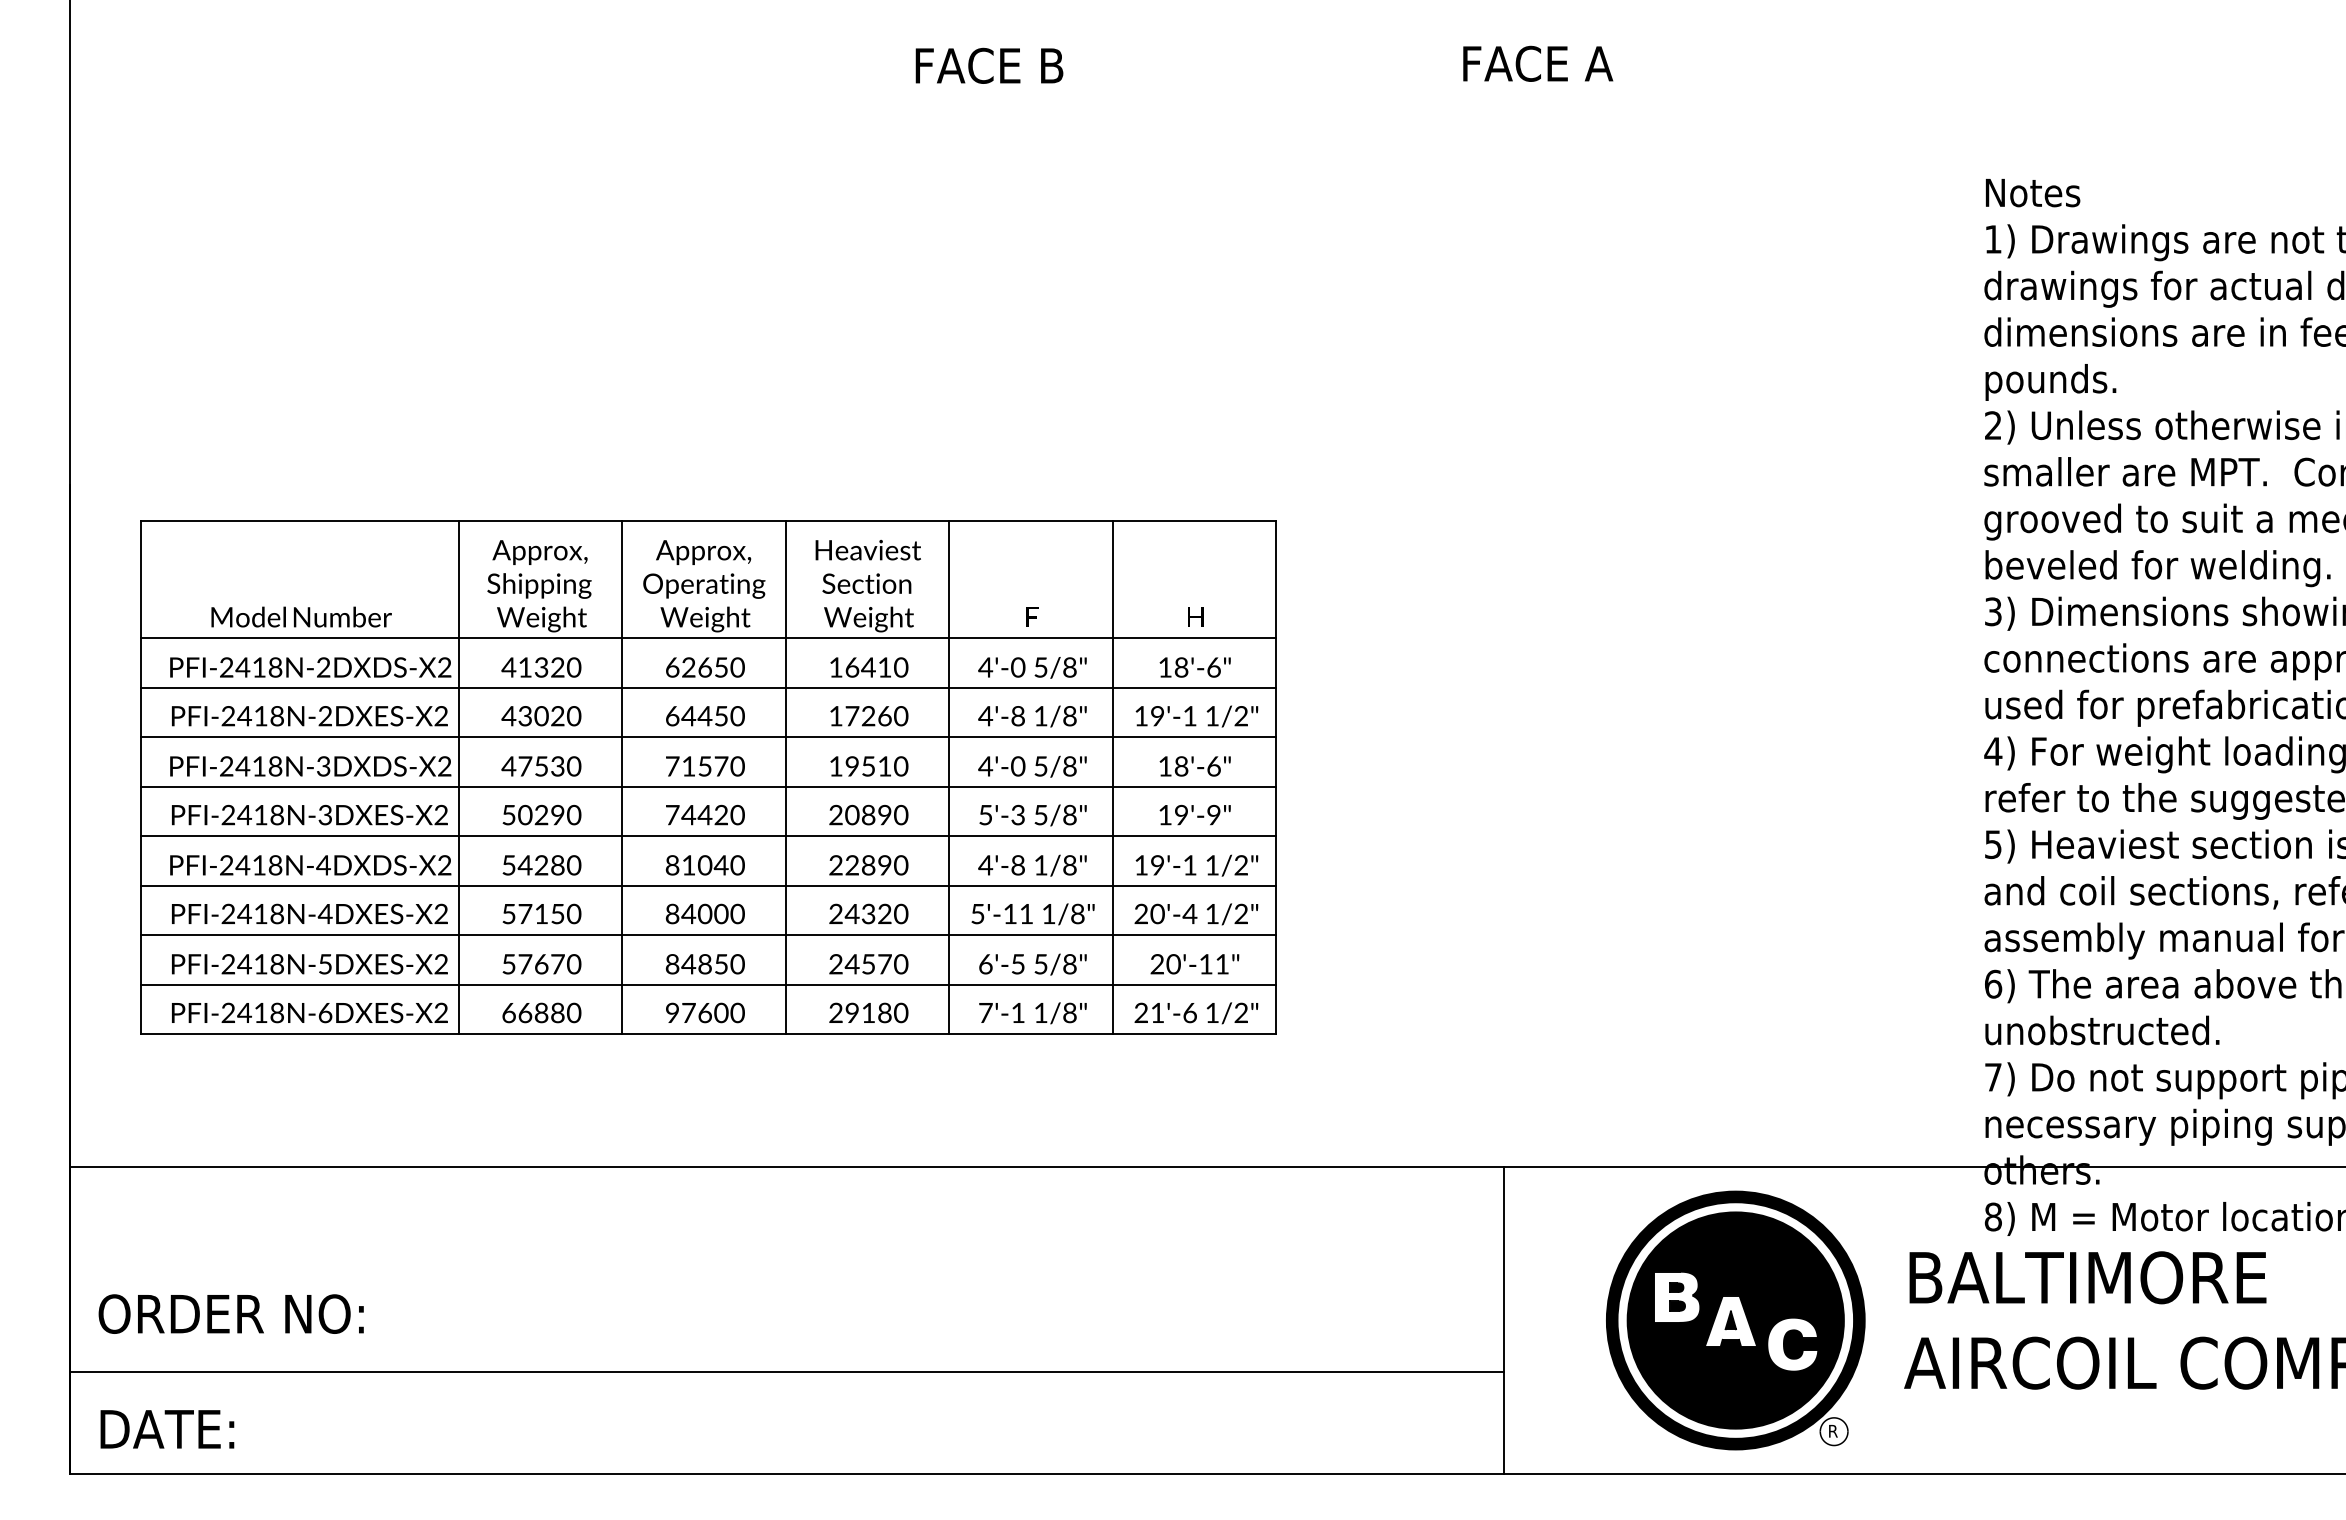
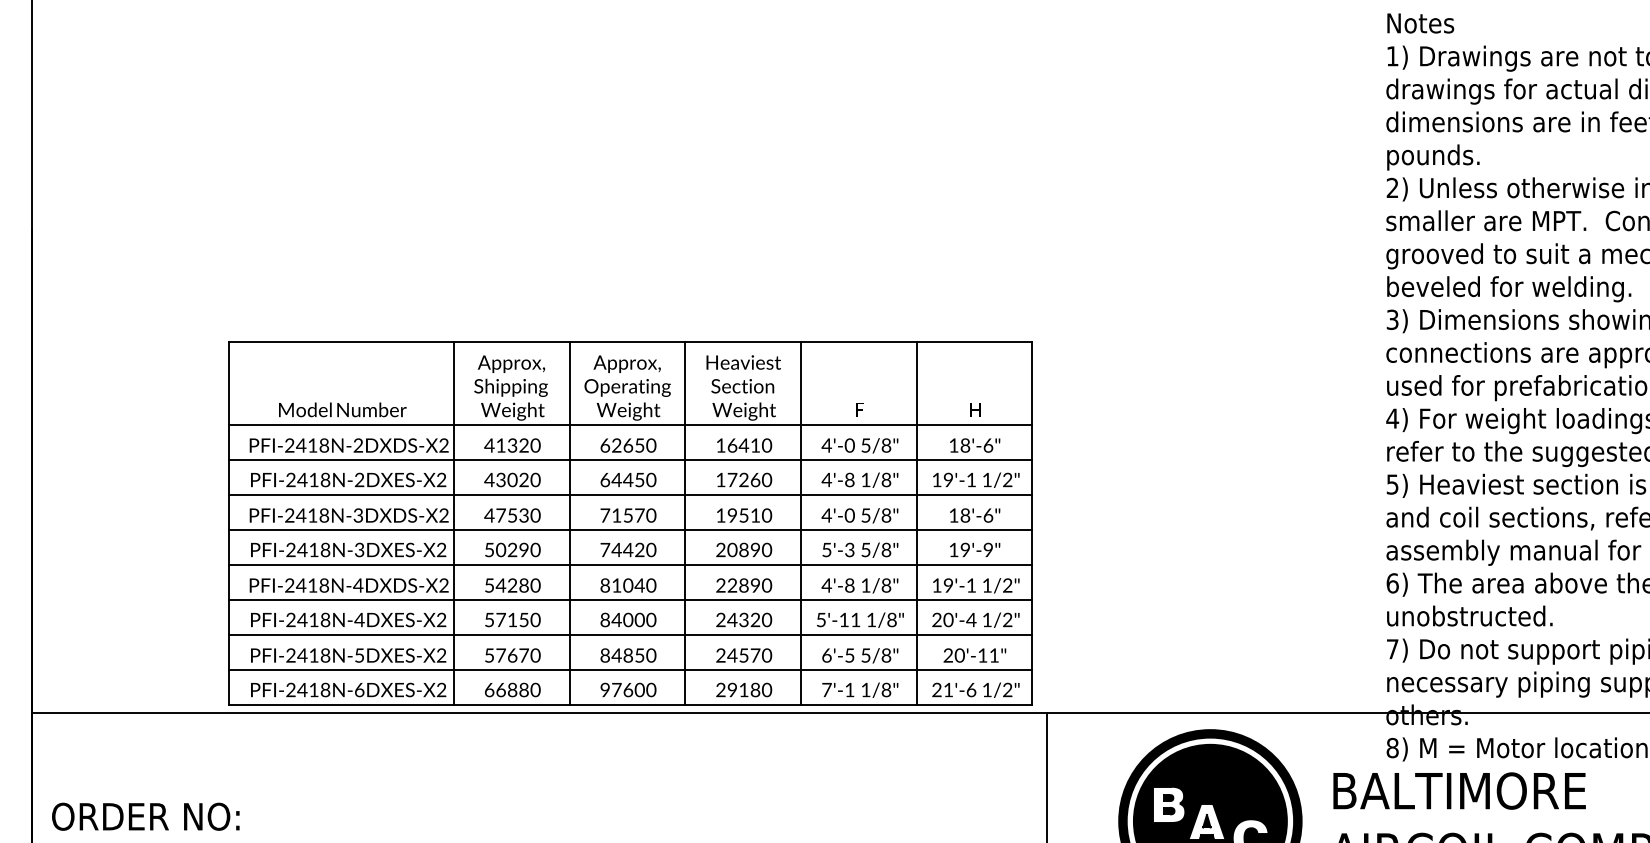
part: (708, 777) -> (630, 523), moved

